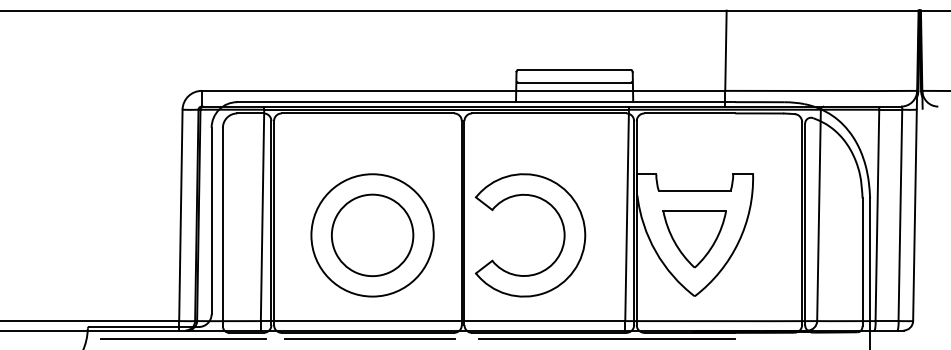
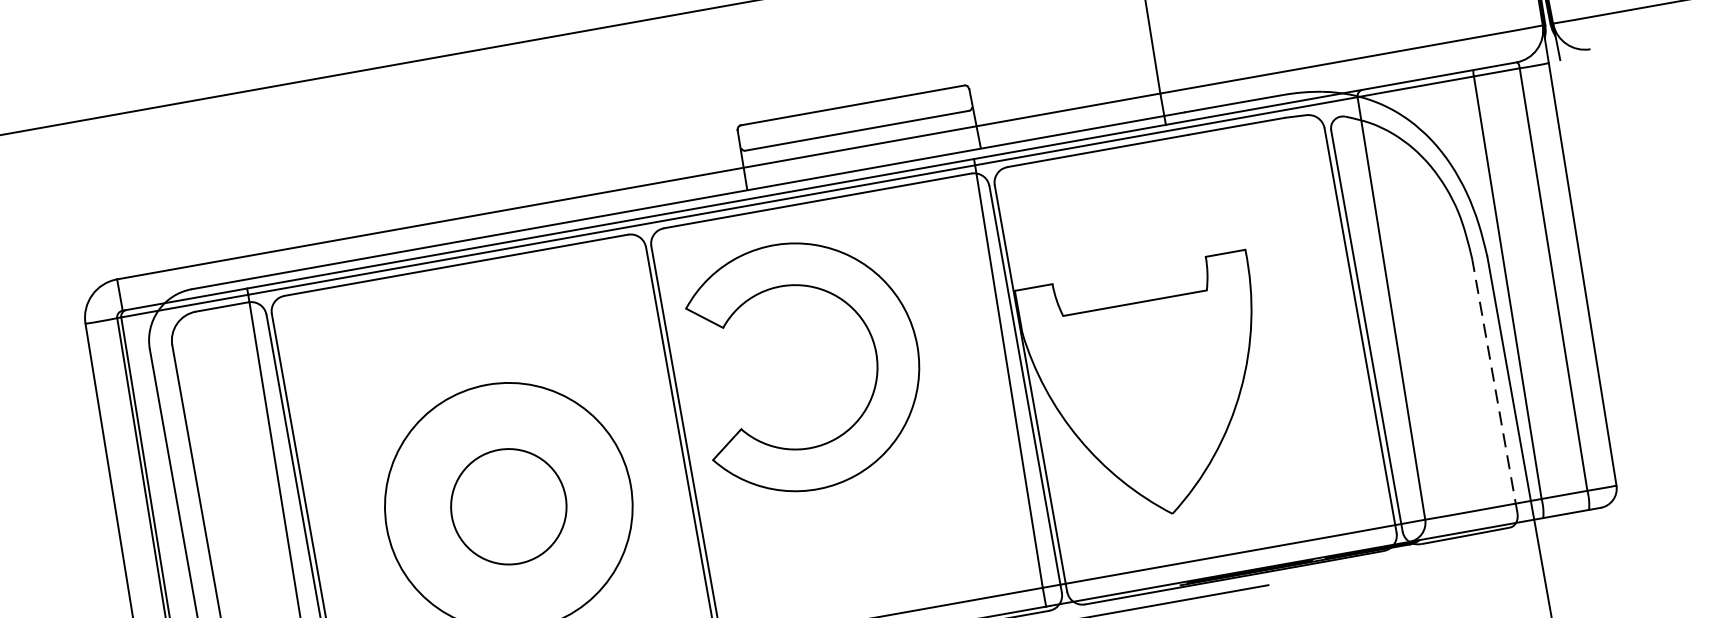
part: (562, 227) -> (869, 337), moved
circle: (372, 235) -> (508, 506), size x0.7
part: (694, 239) -> (1151, 400), removed
line: (862, 262) -> (1494, 386), solid -> dashed

